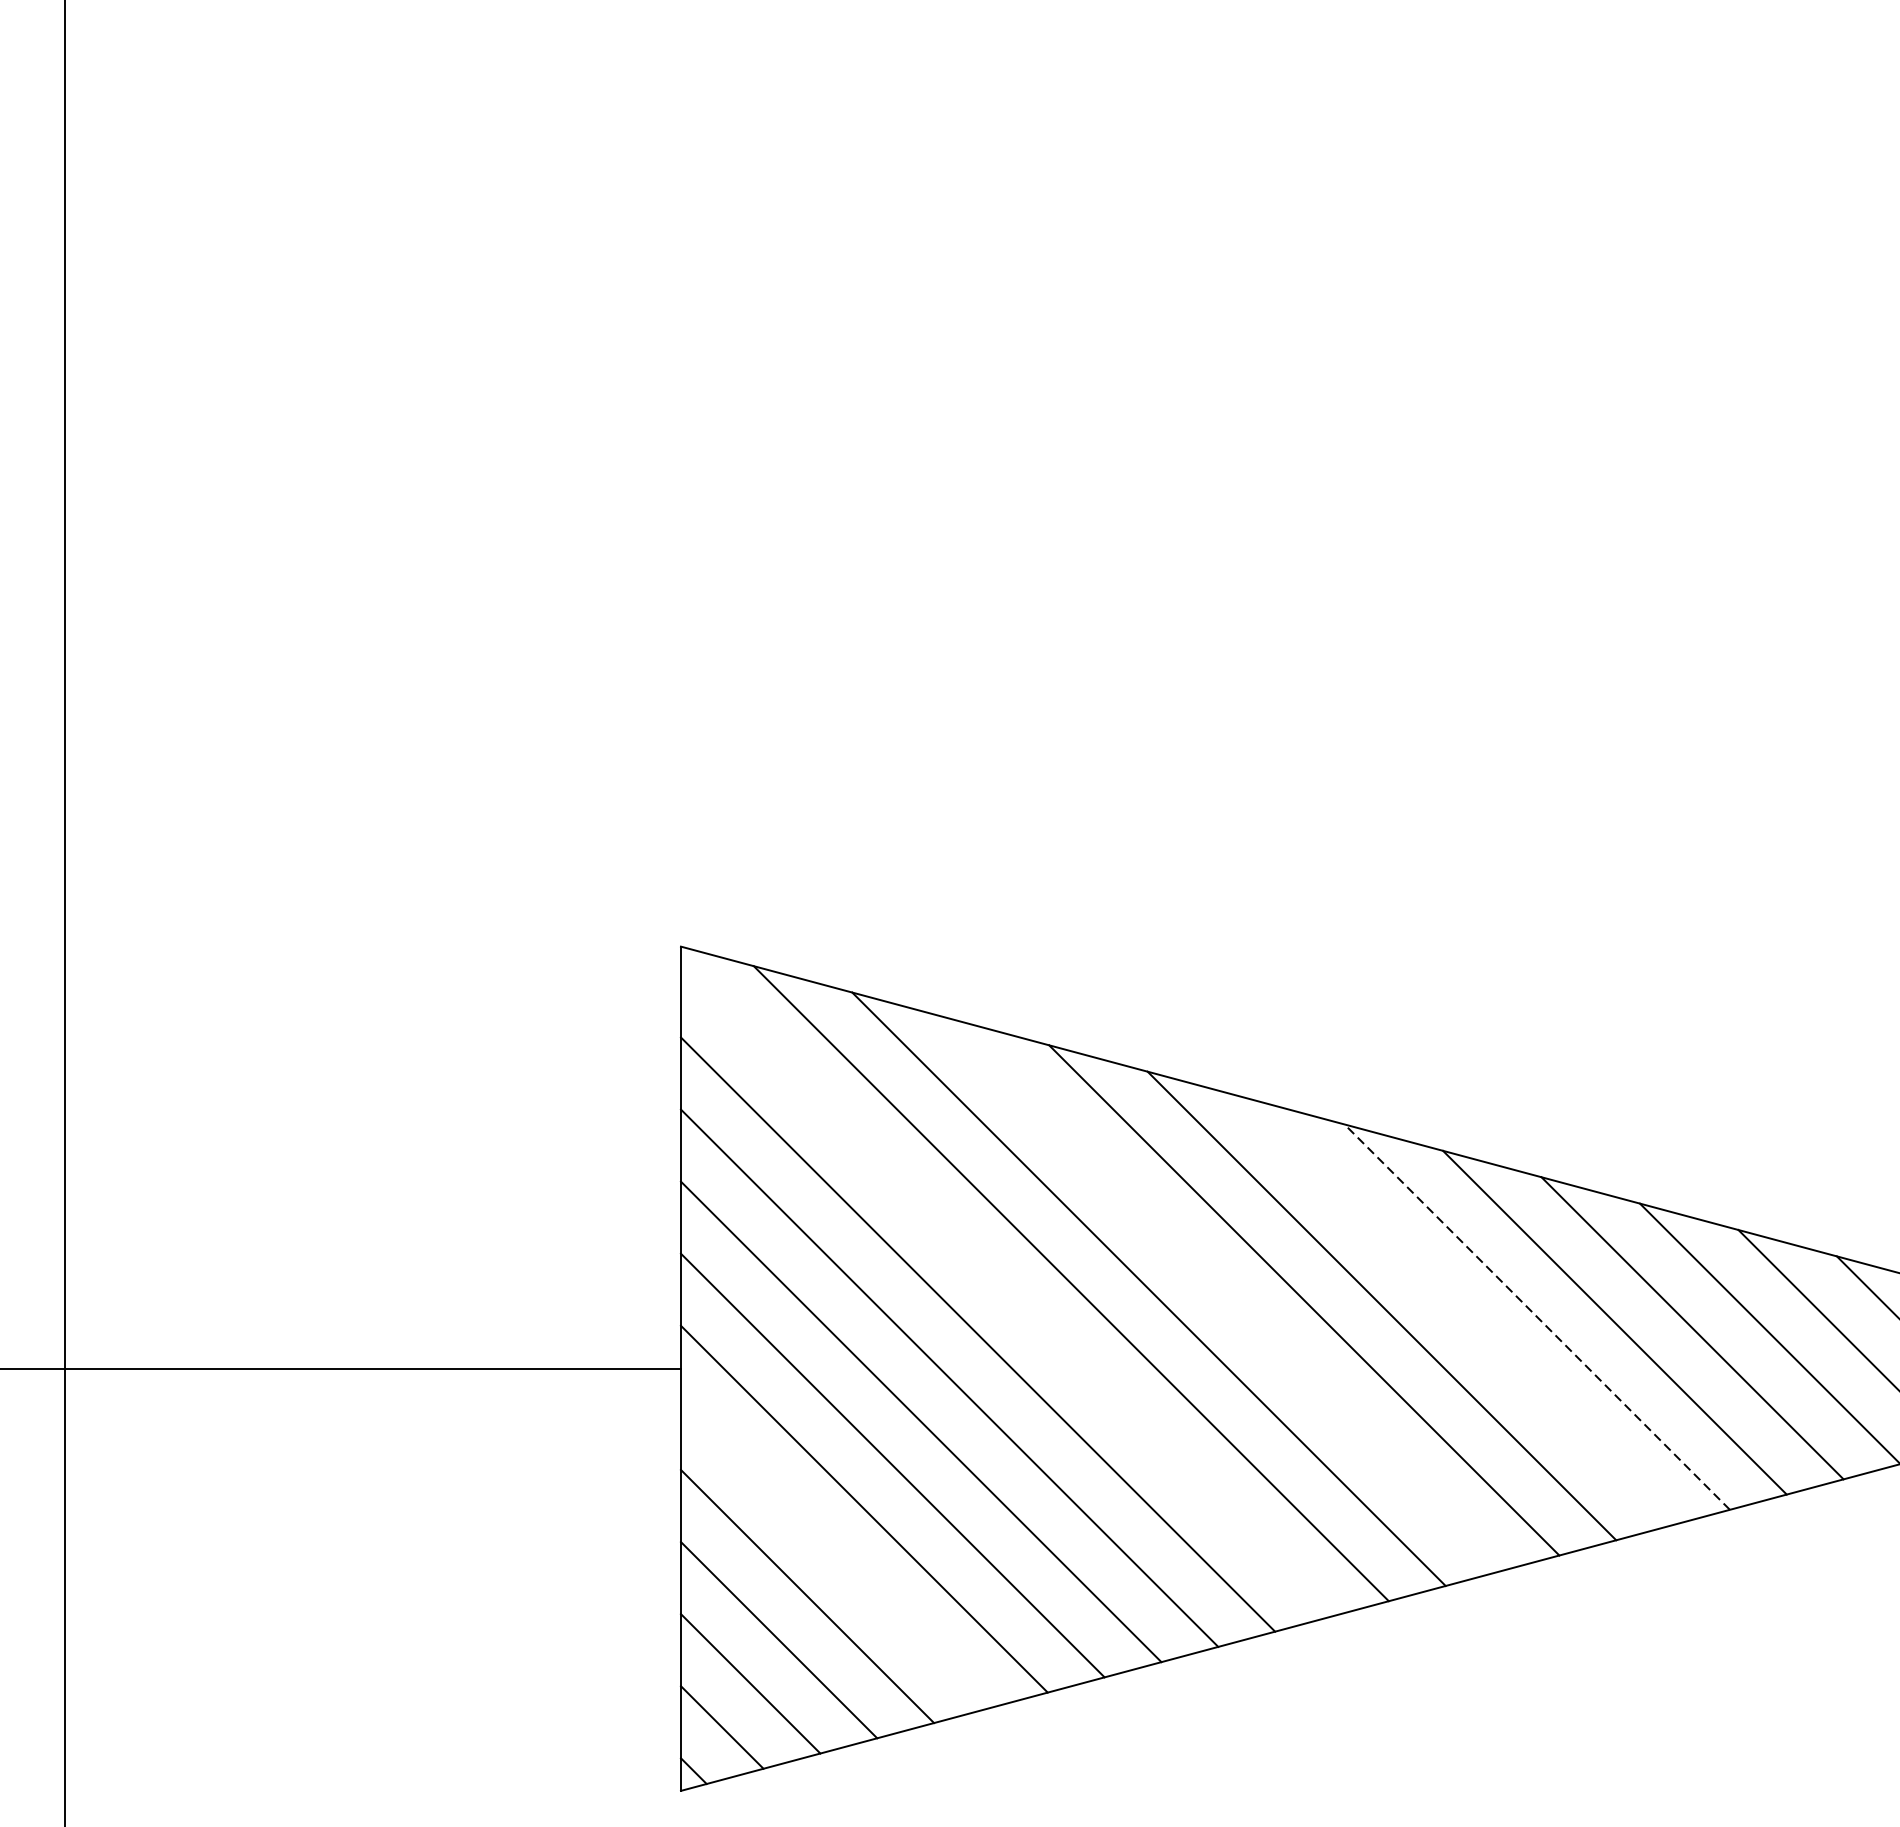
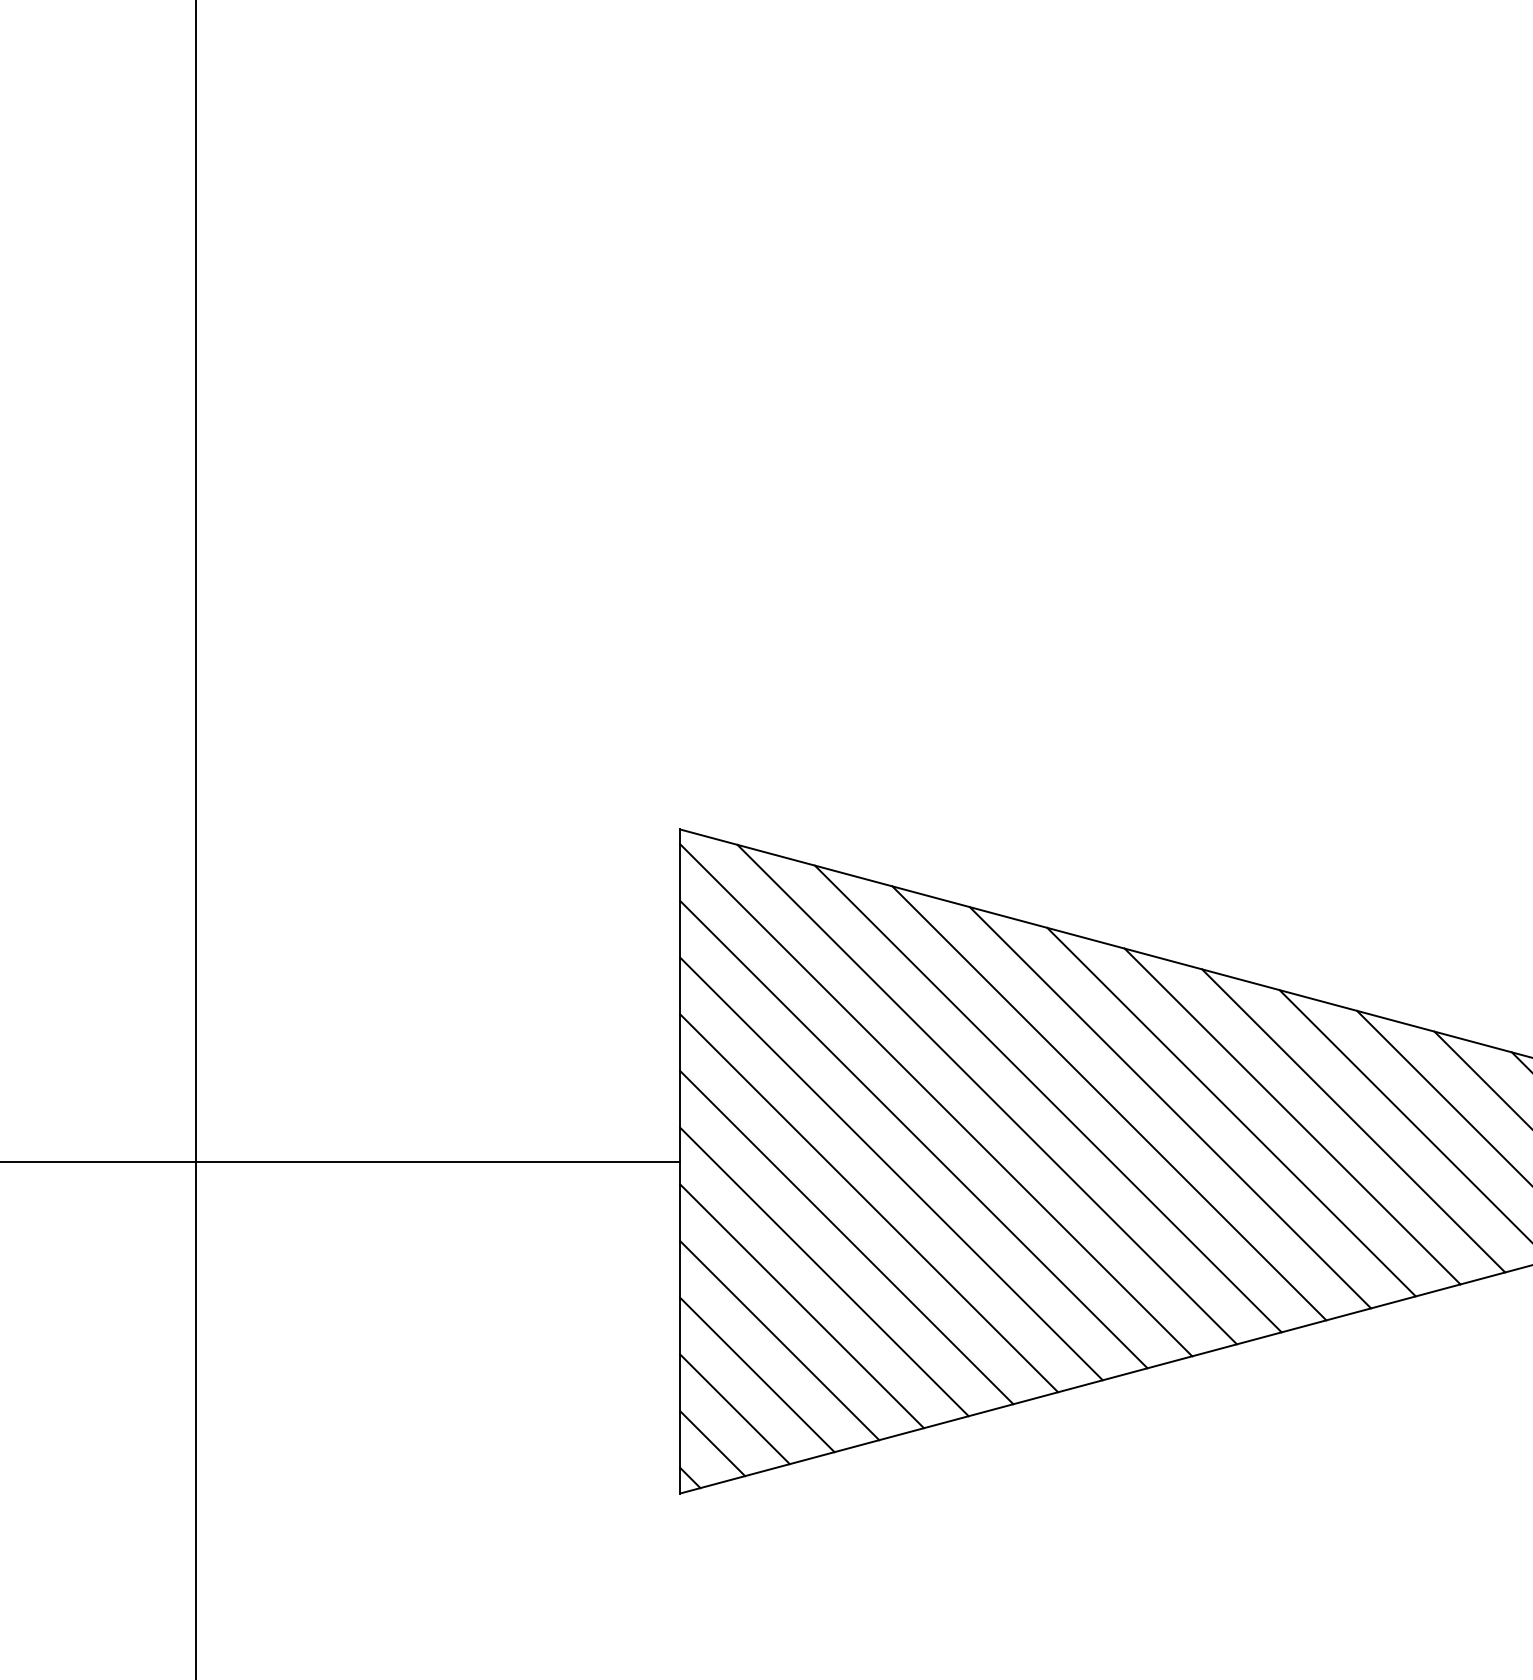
line: (1006, 1291) -> (936, 1100), added
line: (1226, 1295) -> (1109, 1103), added
line: (1459, 1311) -> (1292, 1116), added
line: (1537, 1316) -> (1353, 1120), dashed -> solid
line: (835, 1553) -> (801, 1306), added

